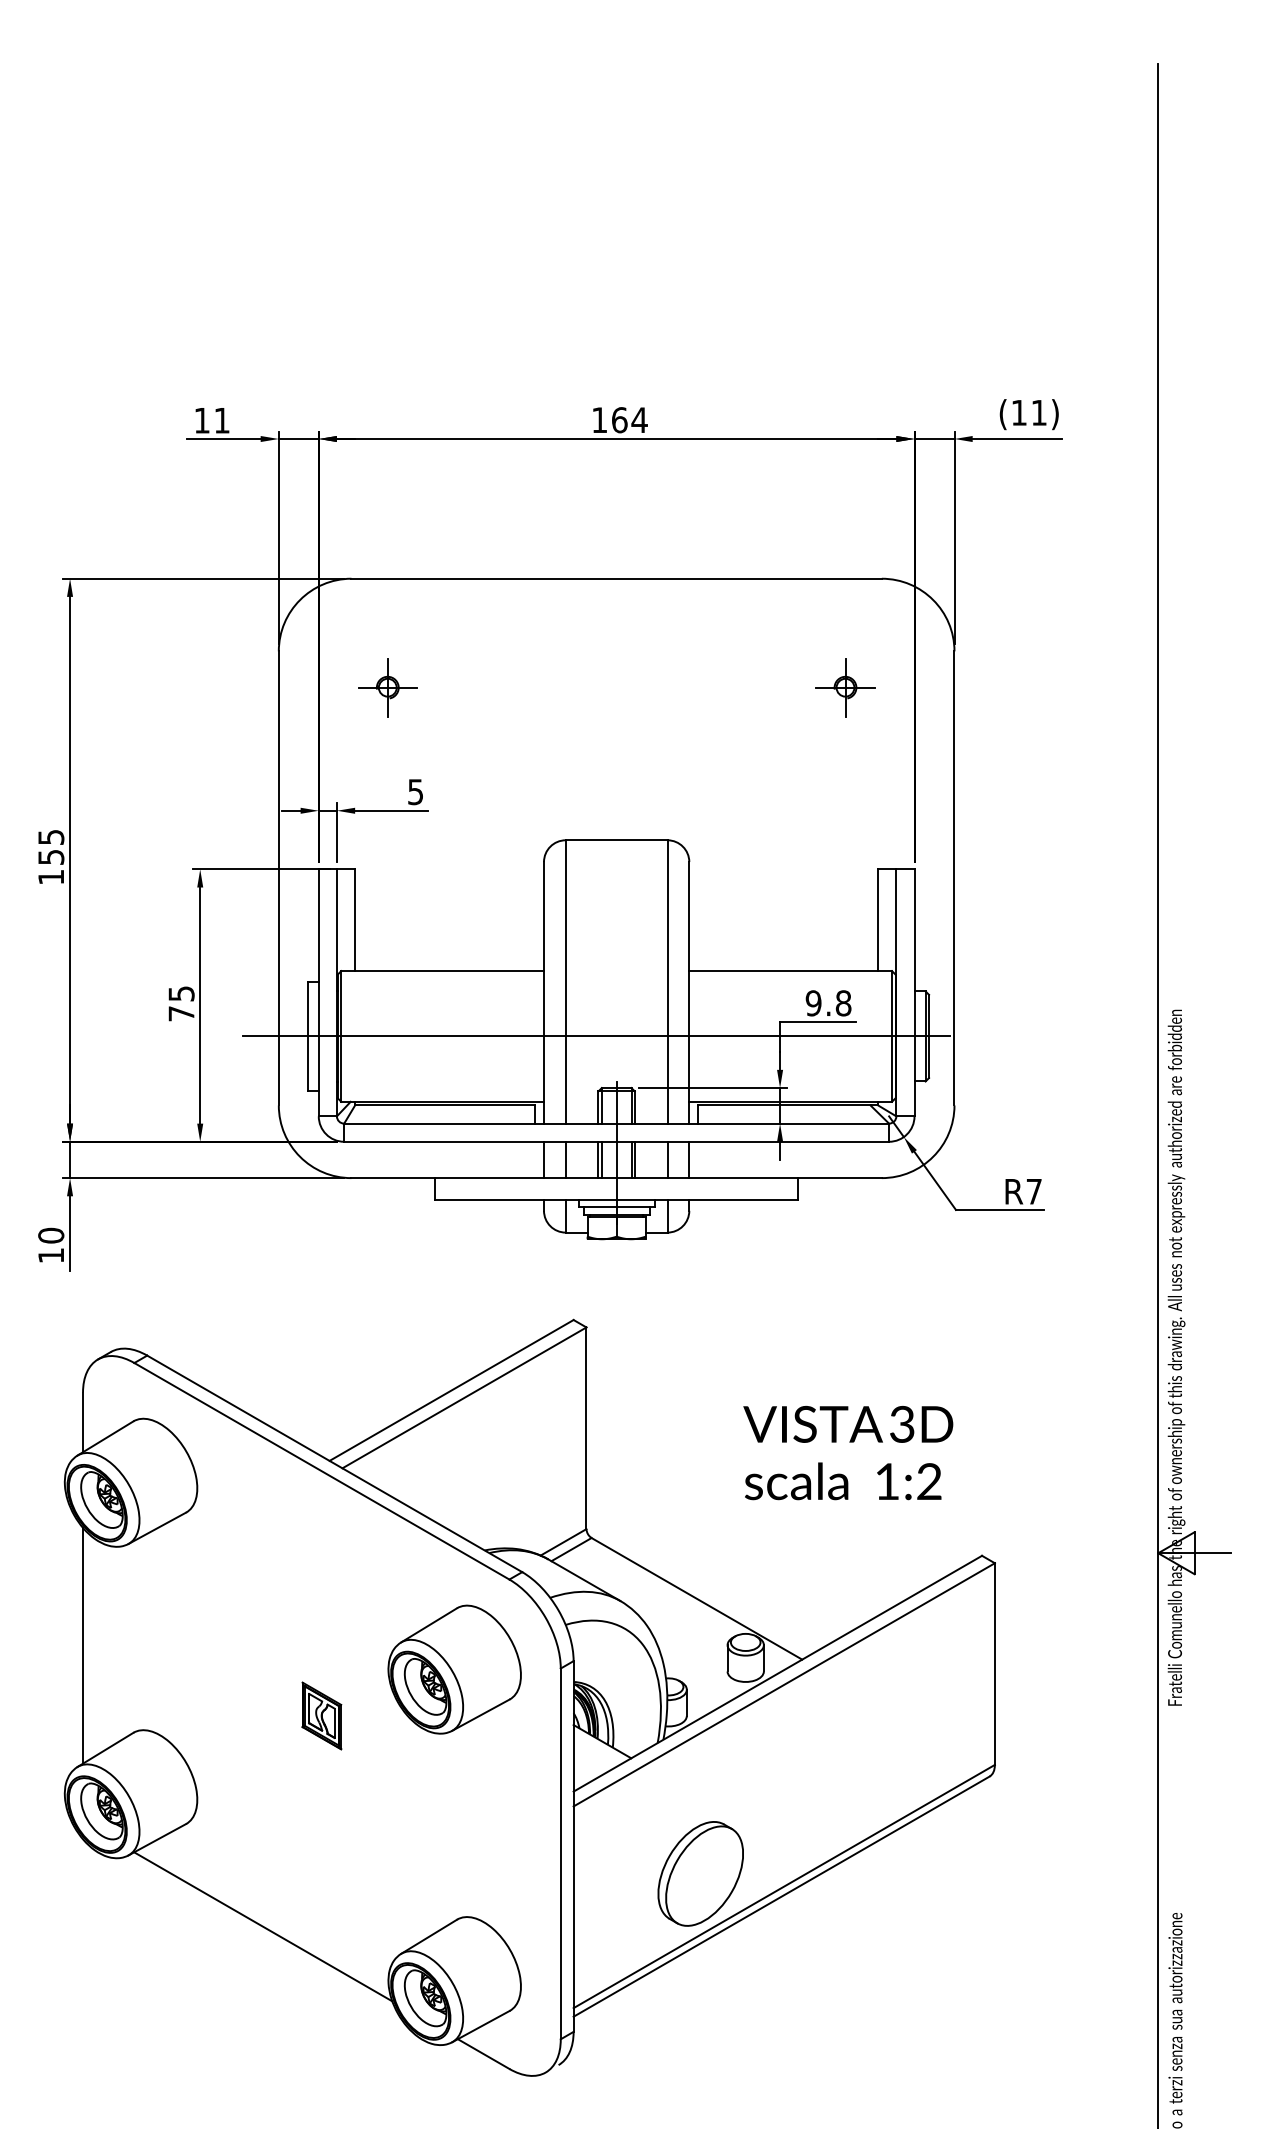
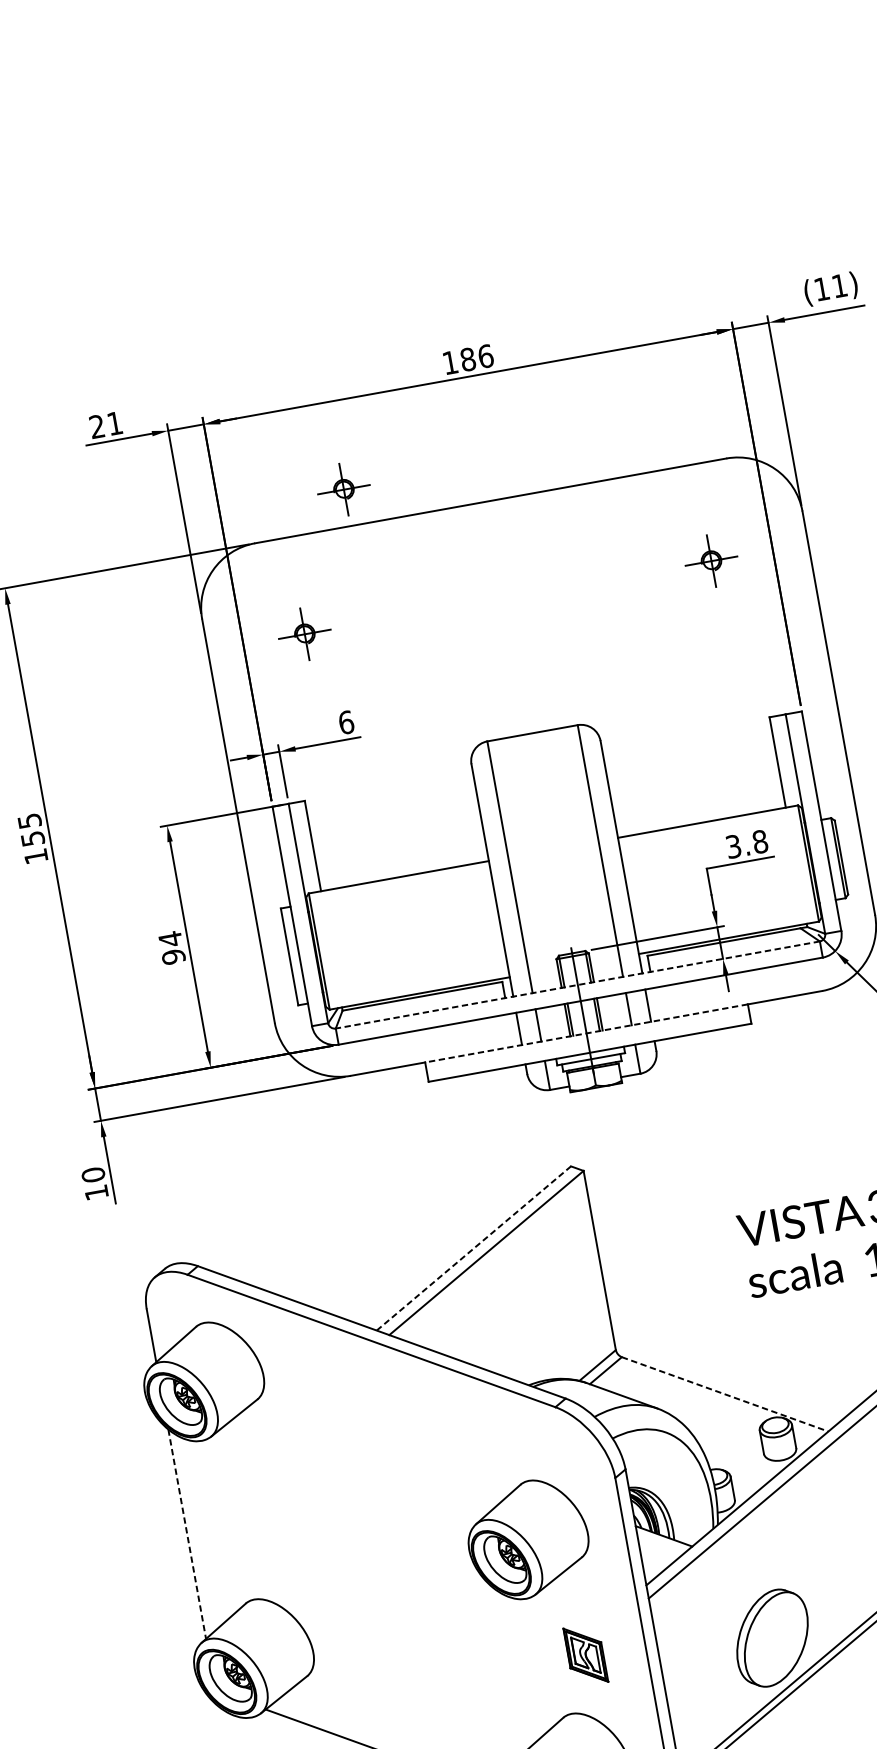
text: (201, 420) -> (96, 426), 11 -> 21
text: (629, 420) -> (476, 358), 164 -> 186
part: (458, 537) -> (343, 489), added
text: (415, 792) -> (346, 722), 5 -> 6
text: (181, 1003) -> (172, 947), 75 -> 94
text: (813, 1003) -> (733, 846), 9.8 -> 3.8
line: (596, 1036) -> (546, 910), removed
line: (616, 1123) -> (577, 984), solid -> dashed
line: (616, 1178) -> (586, 1033), solid -> dashed
line: (451, 1390) -> (473, 1248), solid -> dashed
line: (696, 1598) -> (724, 1394), solid -> dashed
line: (83, 1645) -> (187, 1533), solid -> dashed
part: (454, 1669) -> (527, 1539), moved
part: (321, 1715) -> (585, 1654), moved

